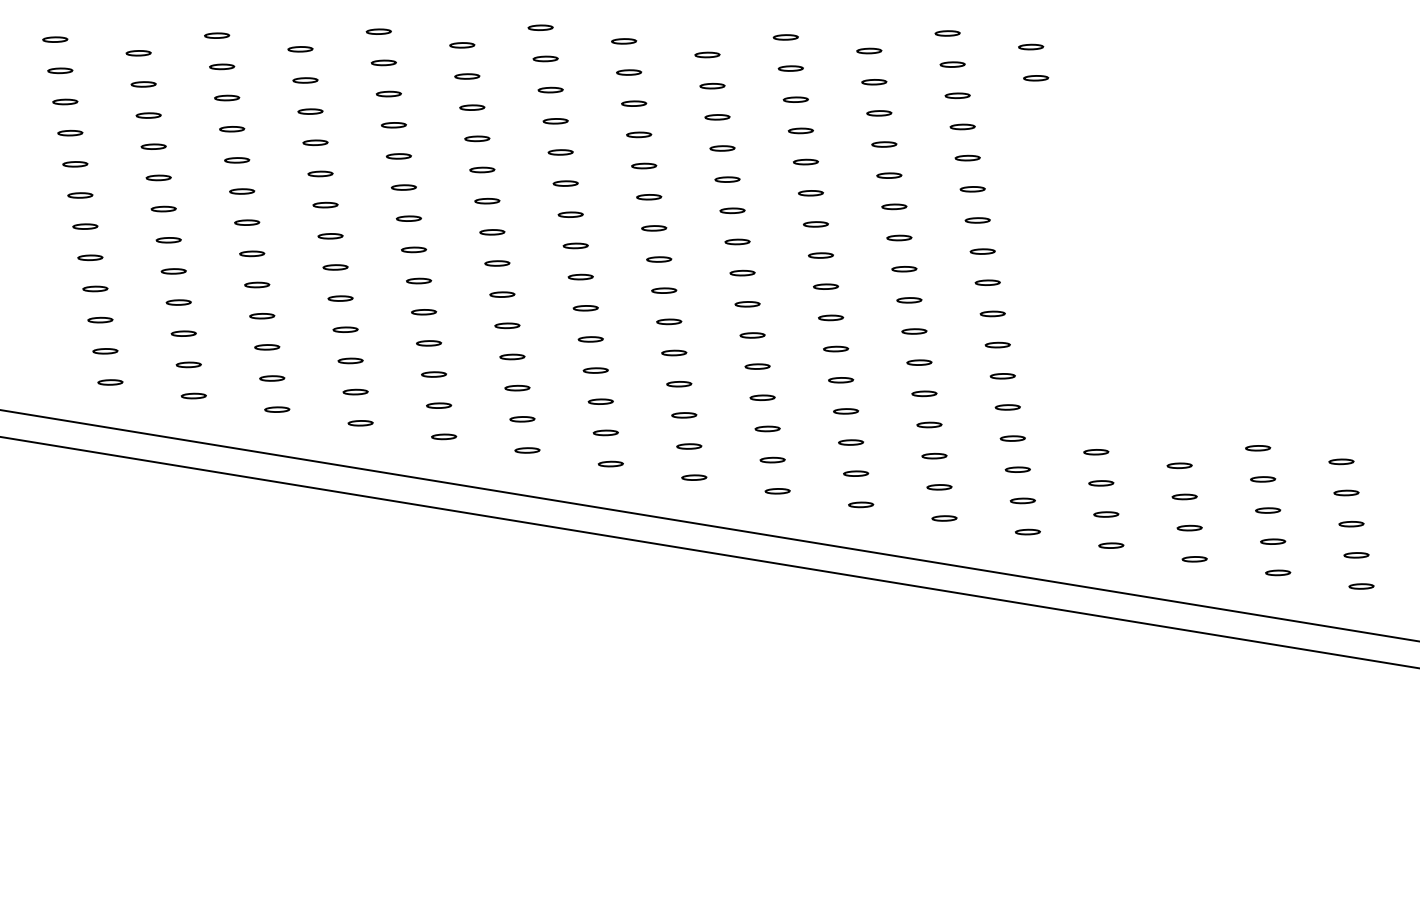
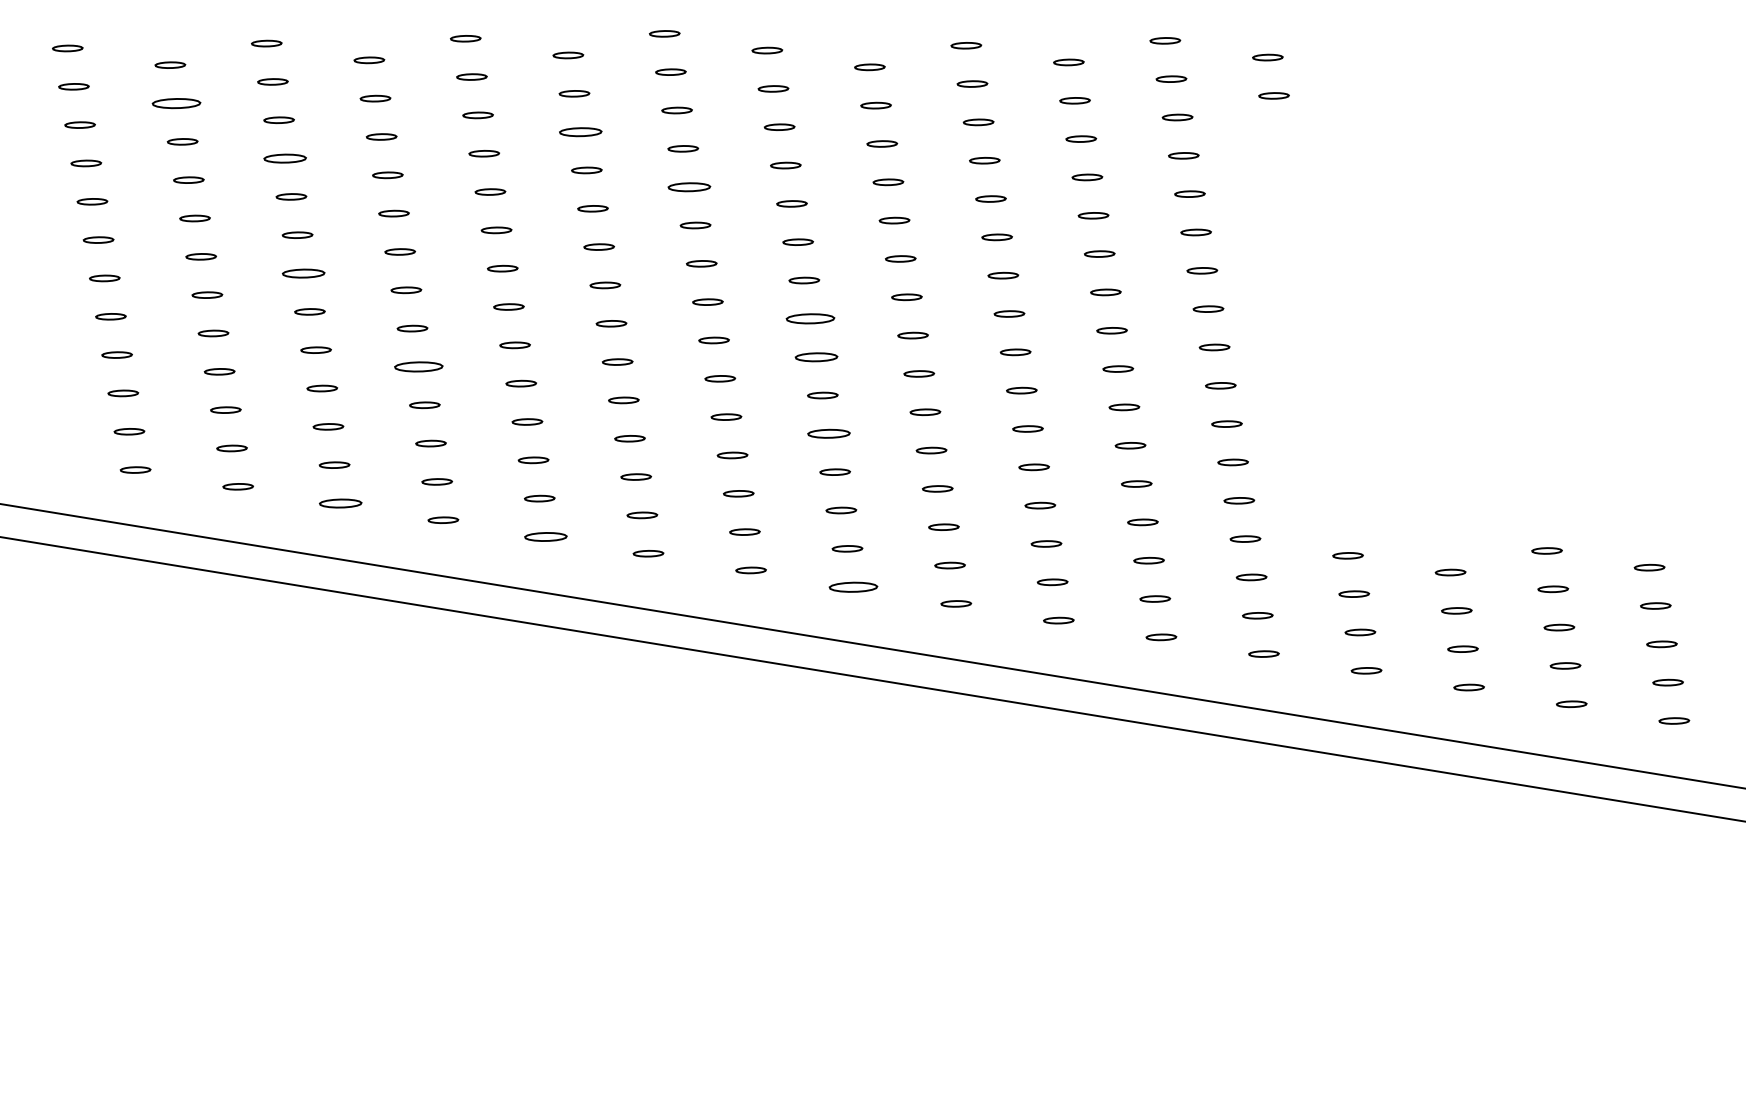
part: (143, 84) -> (176, 103), size x1.6
part: (472, 107) -> (580, 131), size x1.4
part: (232, 129) -> (285, 158), size x1.4
part: (560, 151) -> (689, 186), size x1.4
part: (246, 222) -> (303, 273), size x1.4
part: (659, 259) -> (810, 318), size x1.6
part: (664, 290) -> (816, 356), size x1.4
part: (340, 298) -> (418, 366), size x1.6
part: (673, 352) -> (828, 433), size x1.4
part: (277, 409) -> (340, 503), size x1.4
part: (443, 436) -> (545, 536), size x1.4
part: (694, 477) -> (853, 586), size x1.6

